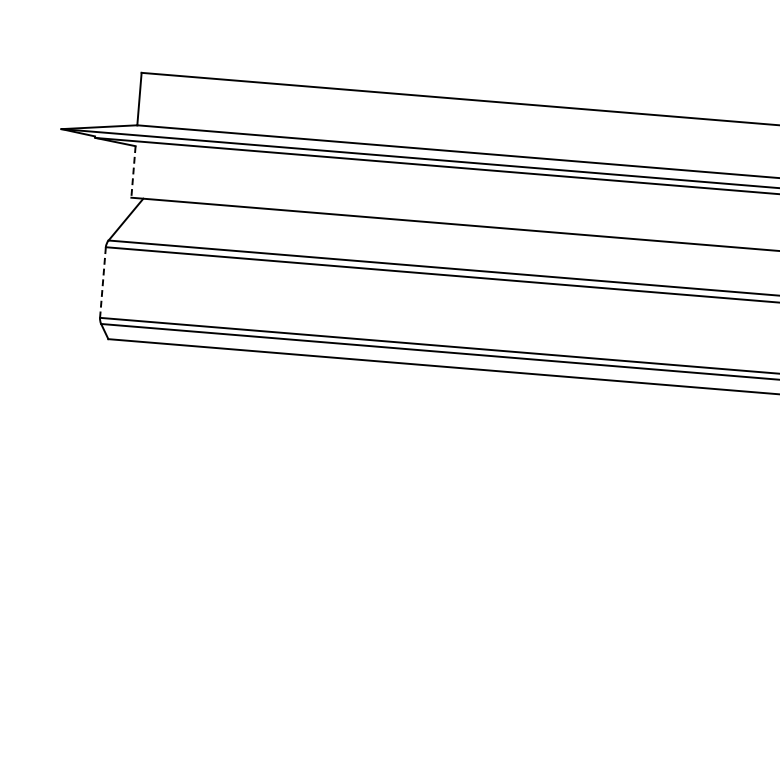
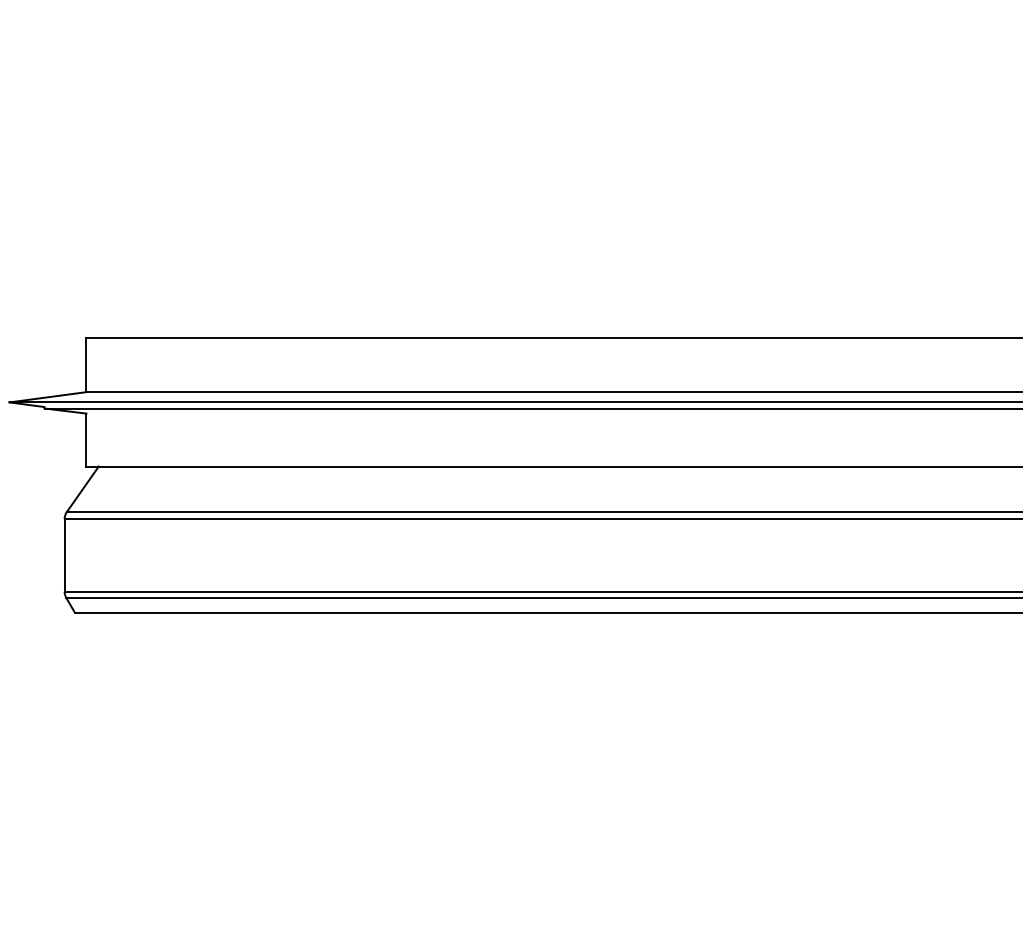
line: (133, 172) -> (86, 440), dashed -> solid
line: (102, 282) -> (64, 555), dashed -> solid

